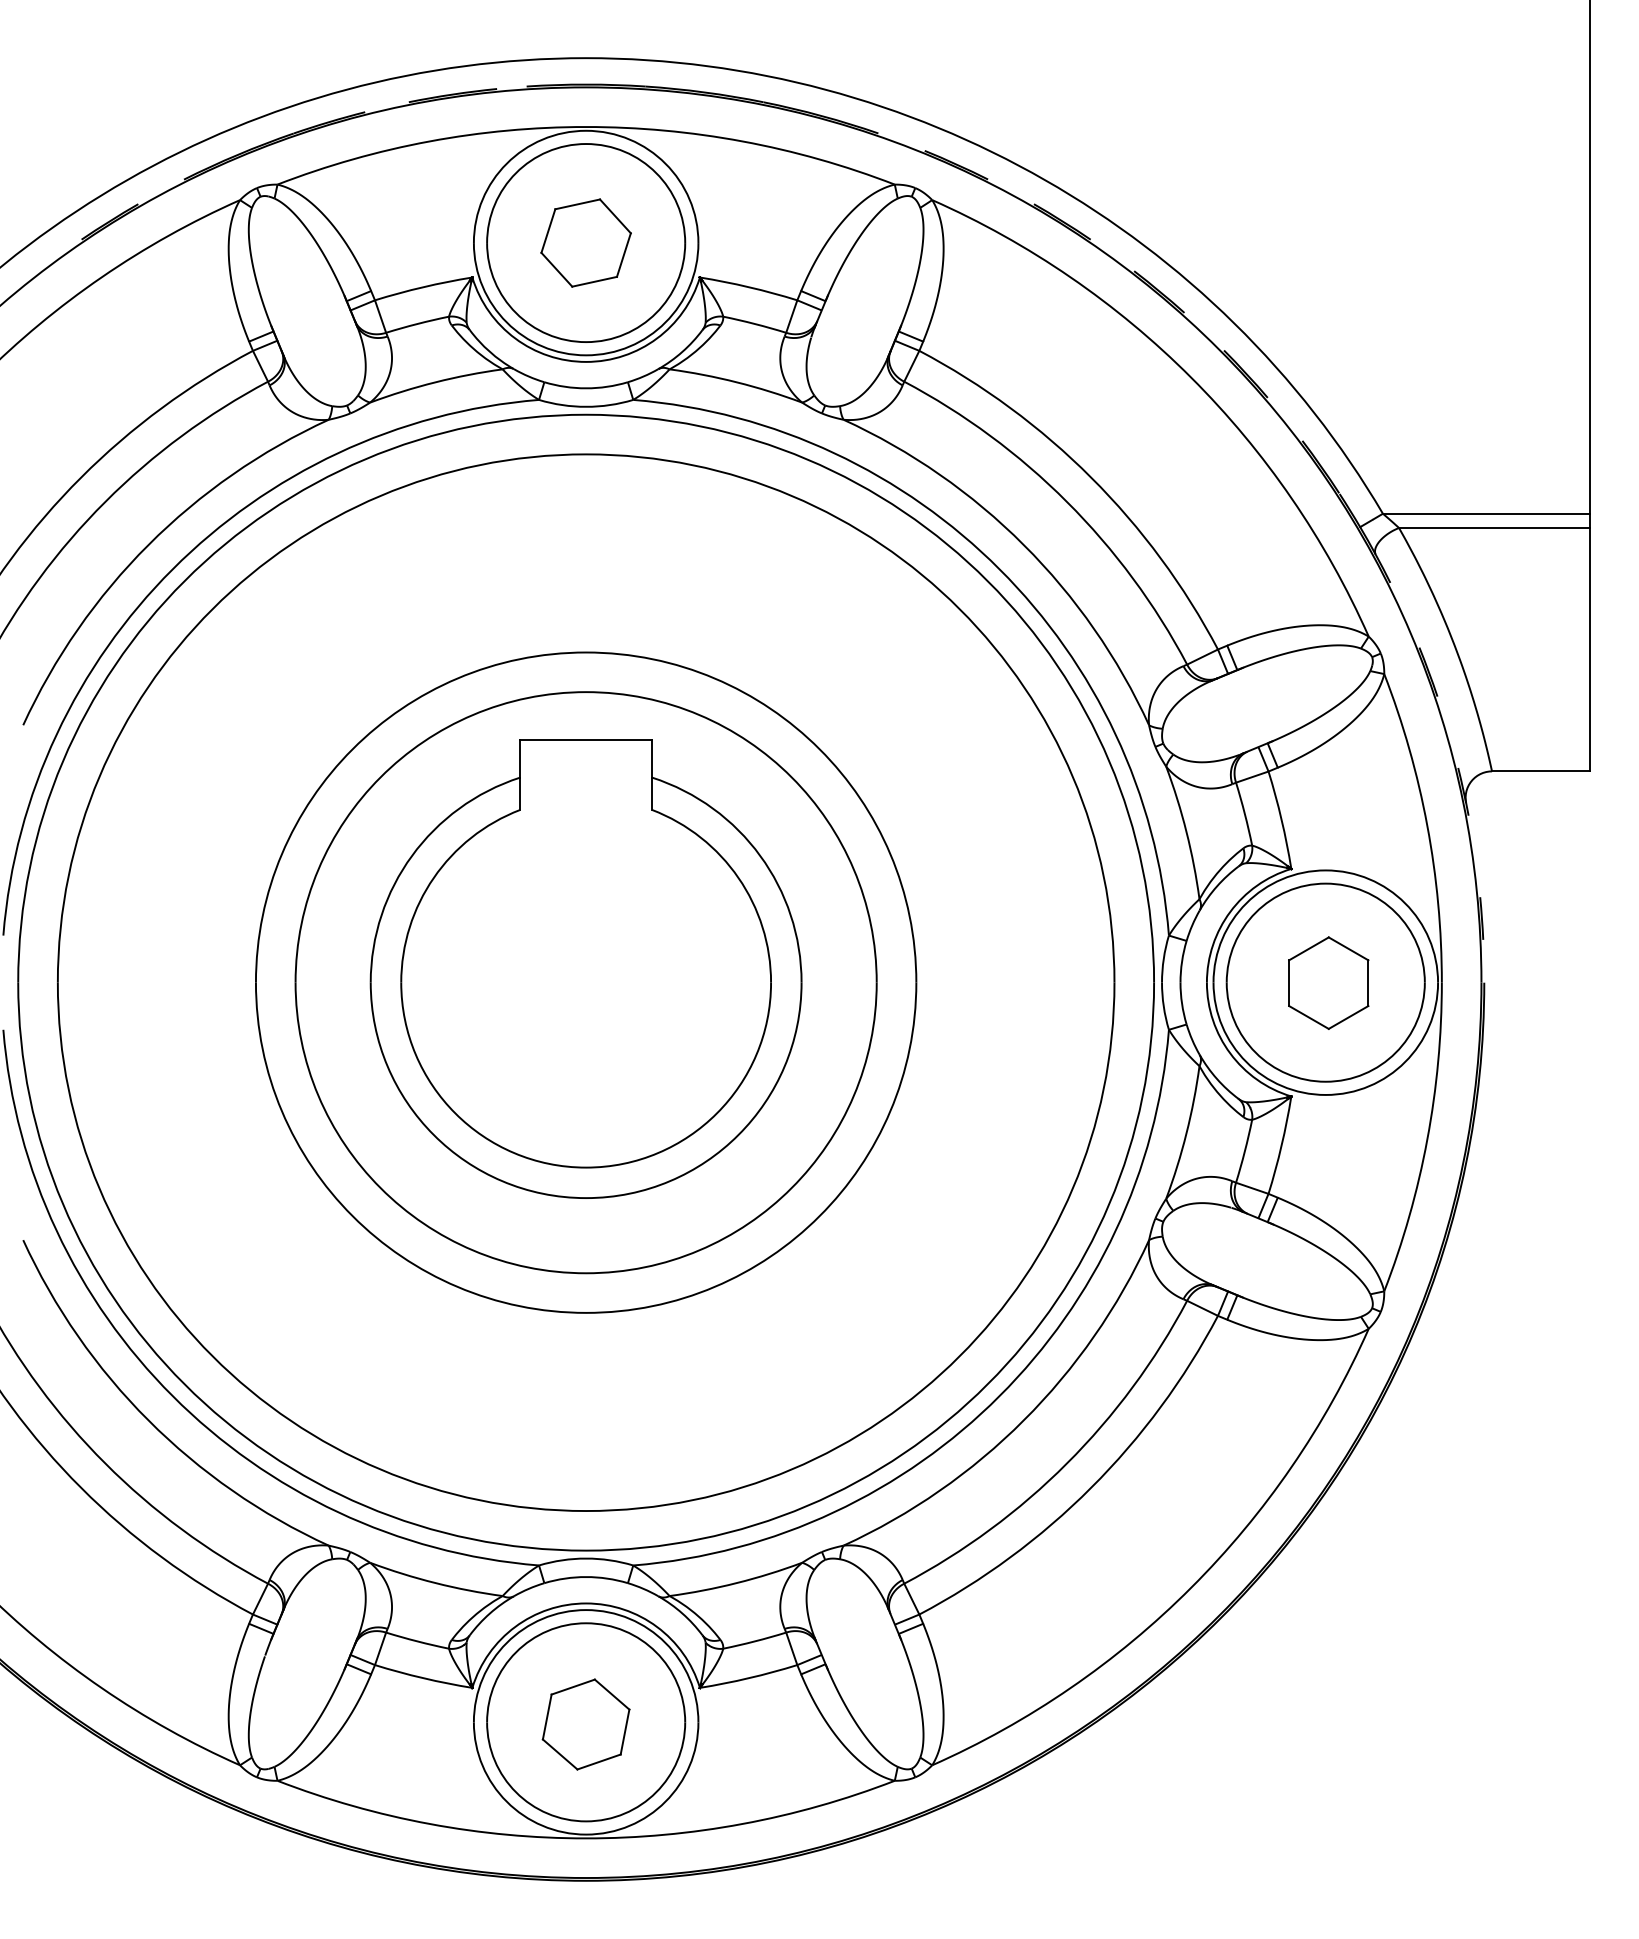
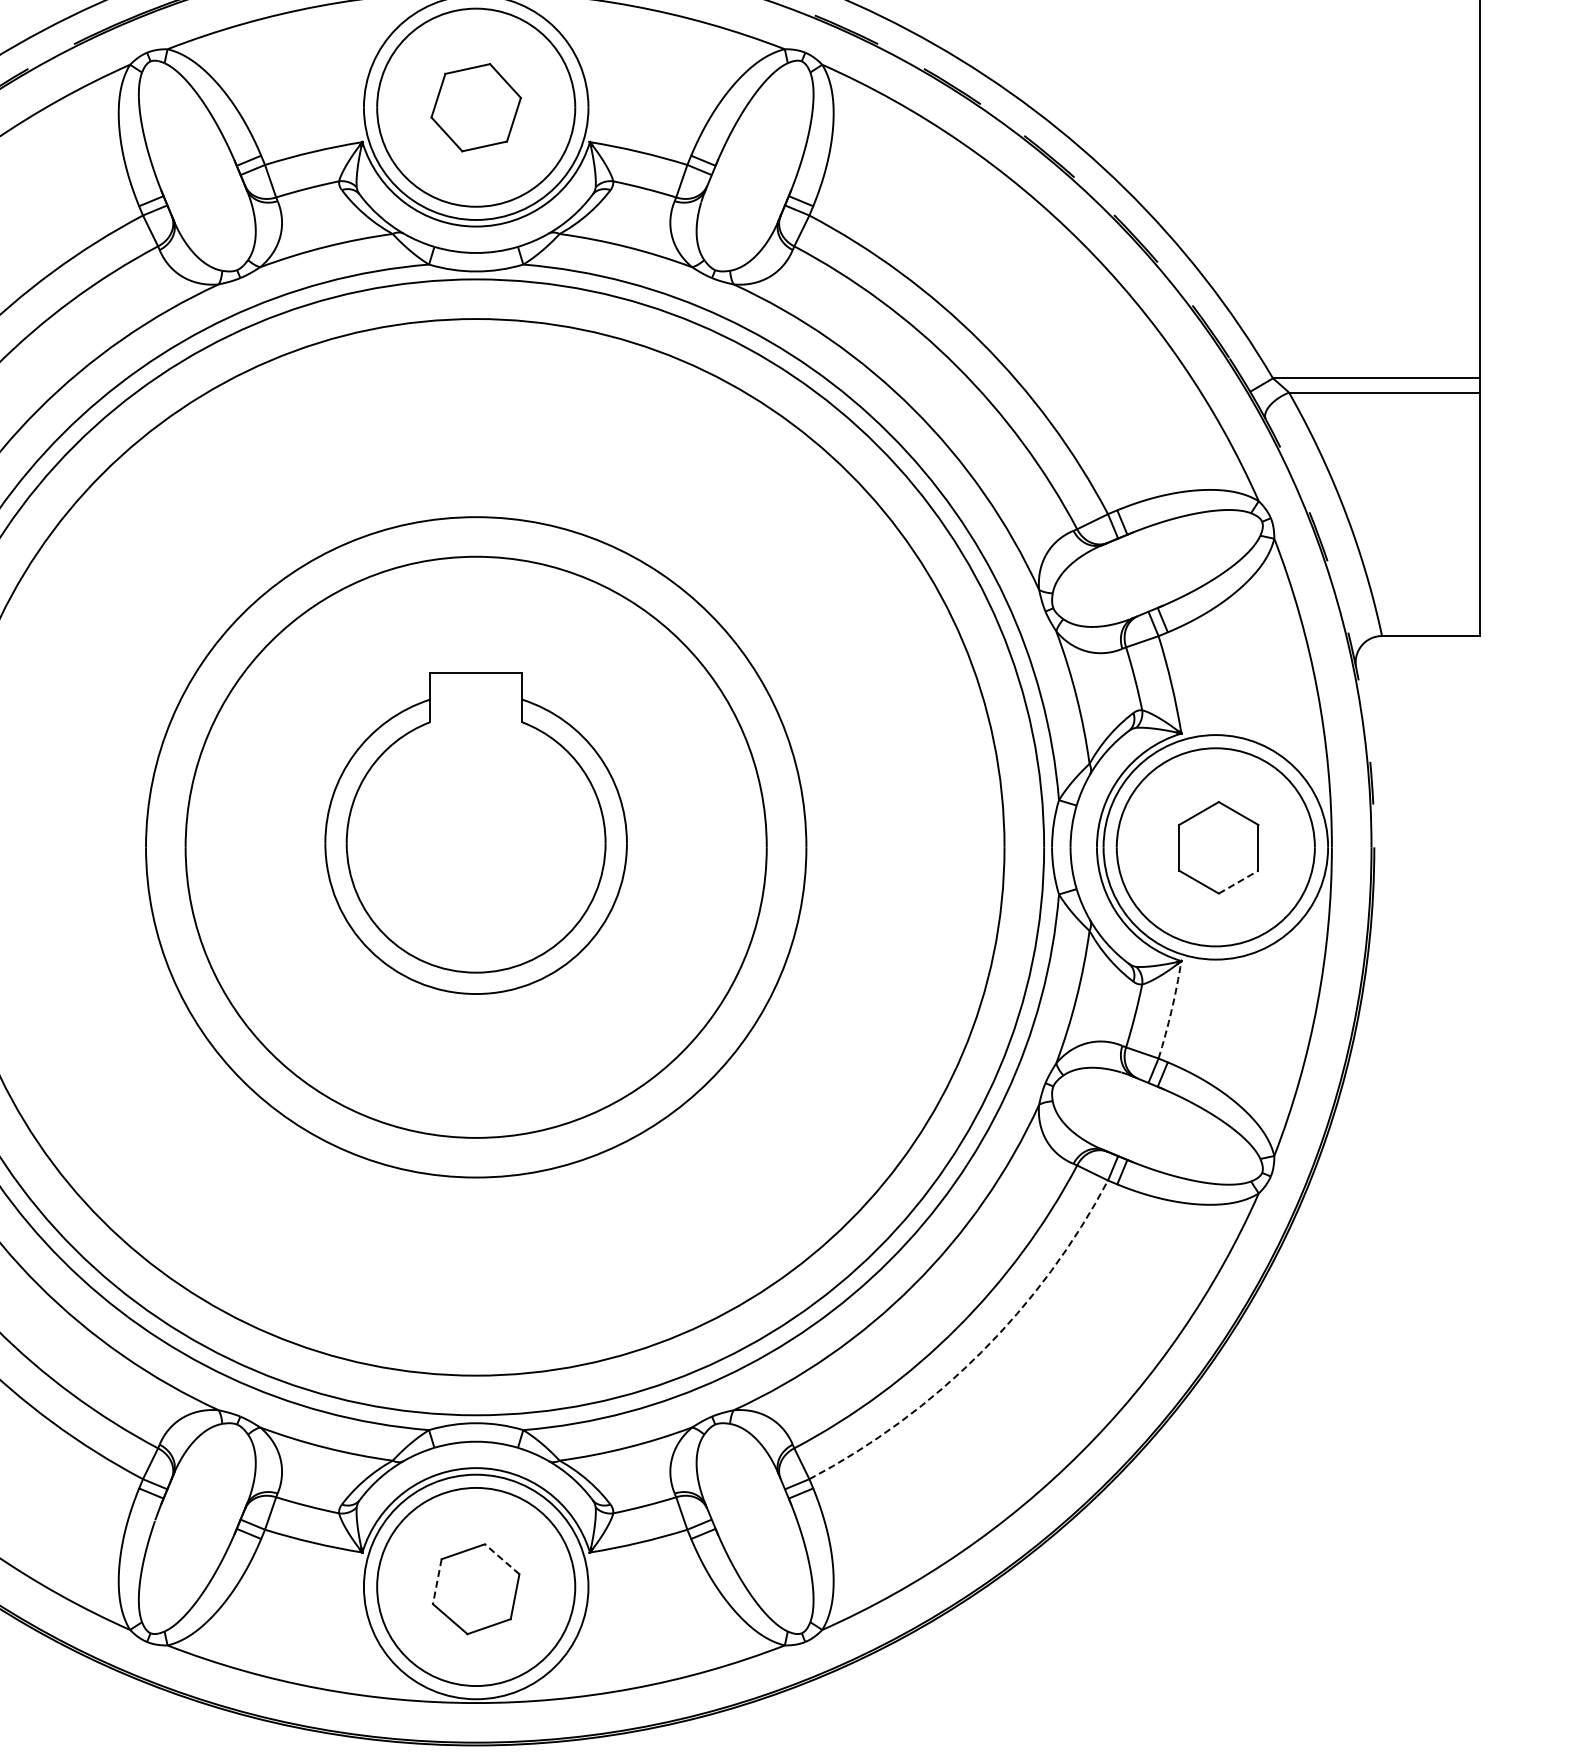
part: (585, 968) -> (475, 833), size x0.7
line: (1348, 1017) -> (1238, 882), solid -> dashed
arc: (1281, 1145) -> (1171, 1010), solid -> dashed
arc: (1091, 1487) -> (981, 1352), solid -> dashed
line: (612, 1694) -> (502, 1559), solid -> dashed
line: (547, 1717) -> (437, 1582), solid -> dashed

